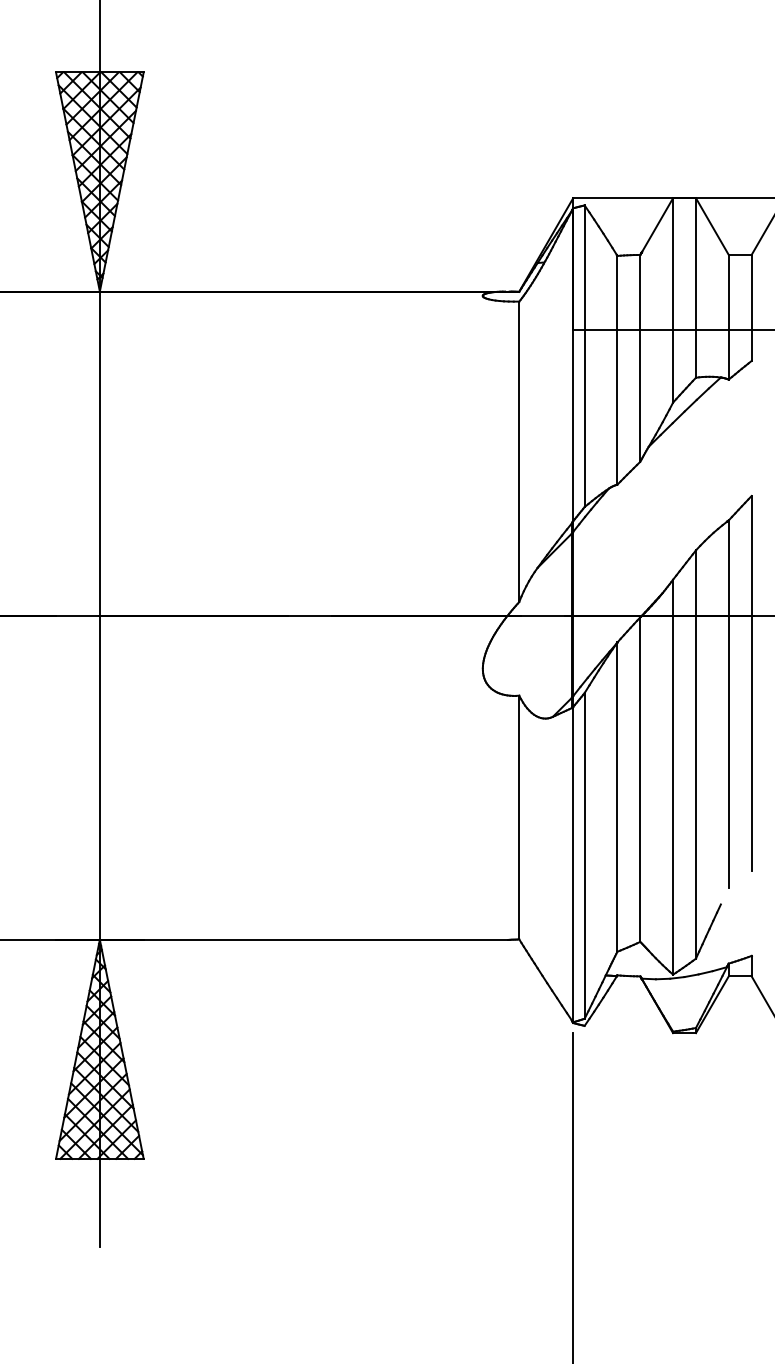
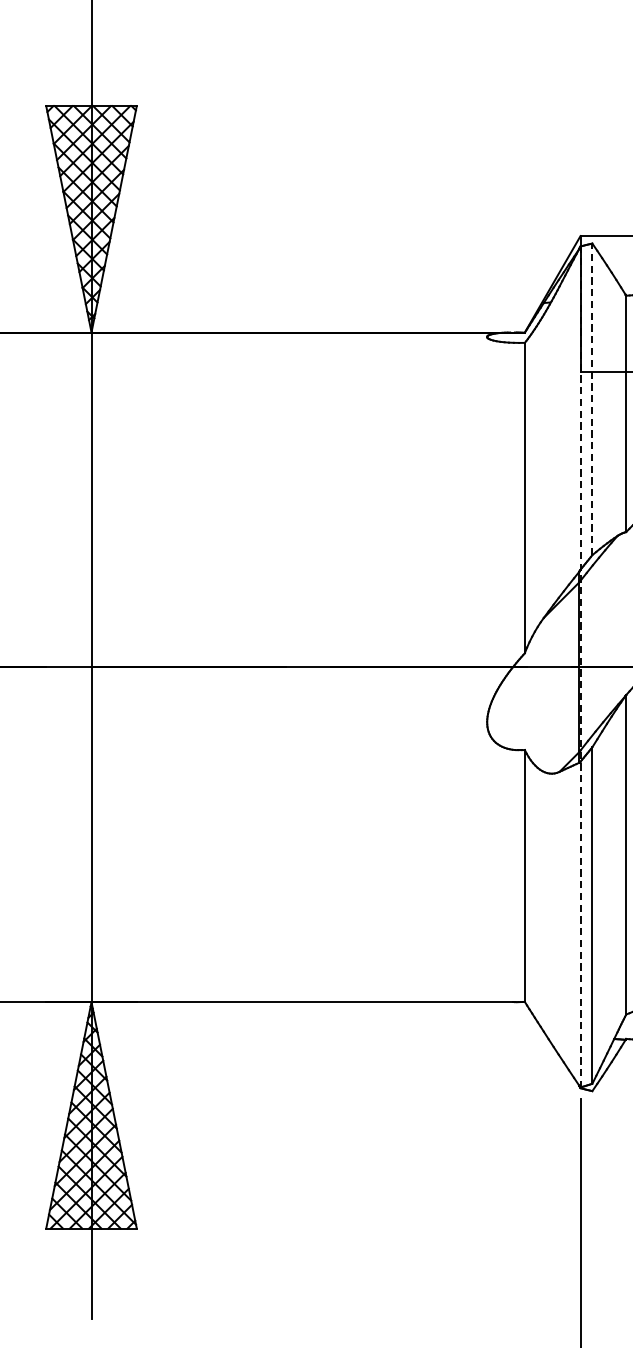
line: (584, 356) -> (592, 399), solid -> dashed
line: (573, 615) -> (580, 667), solid -> dashed

